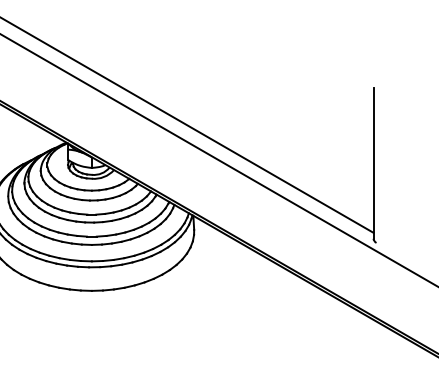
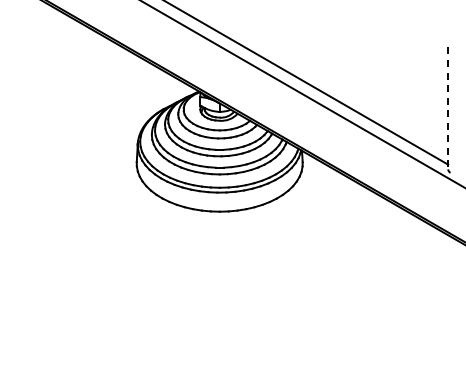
line: (373, 163) -> (448, 108), solid -> dashed

